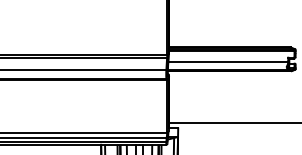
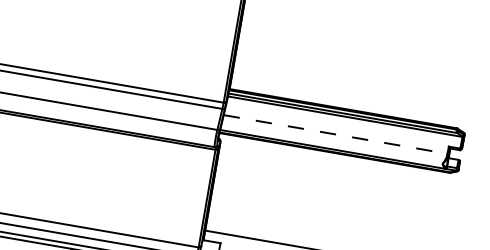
line: (228, 61) -> (336, 134), solid -> dashed

